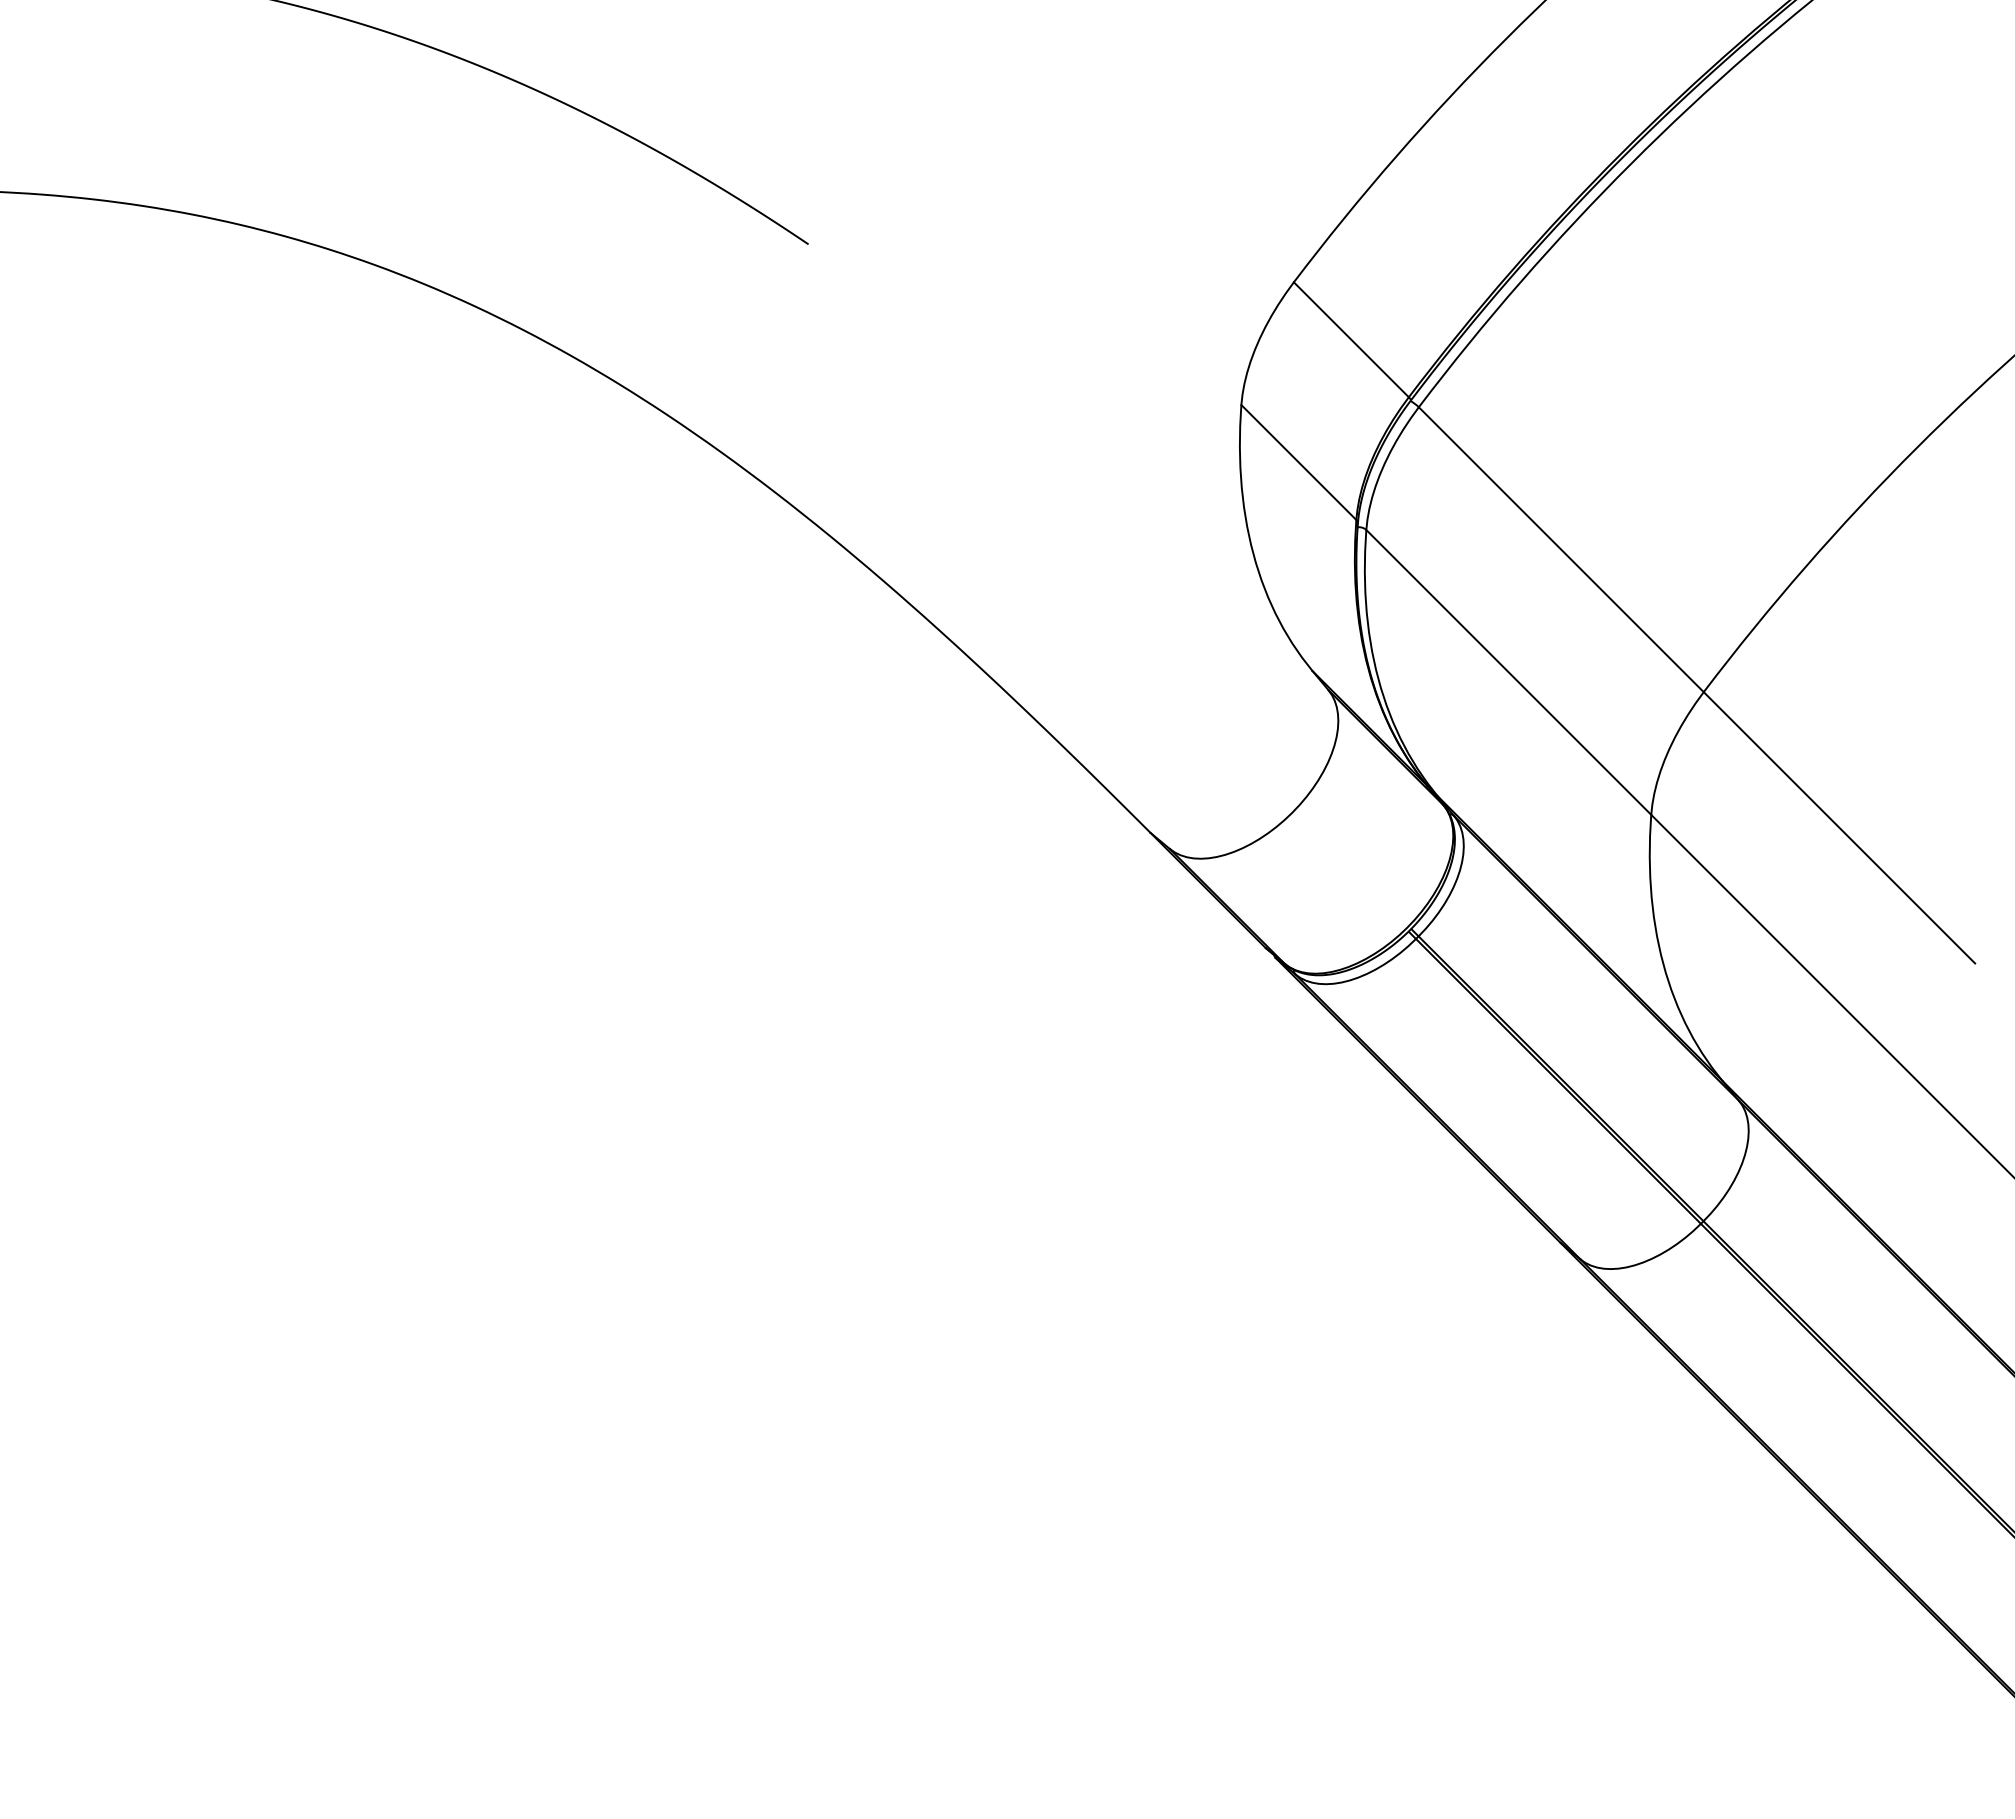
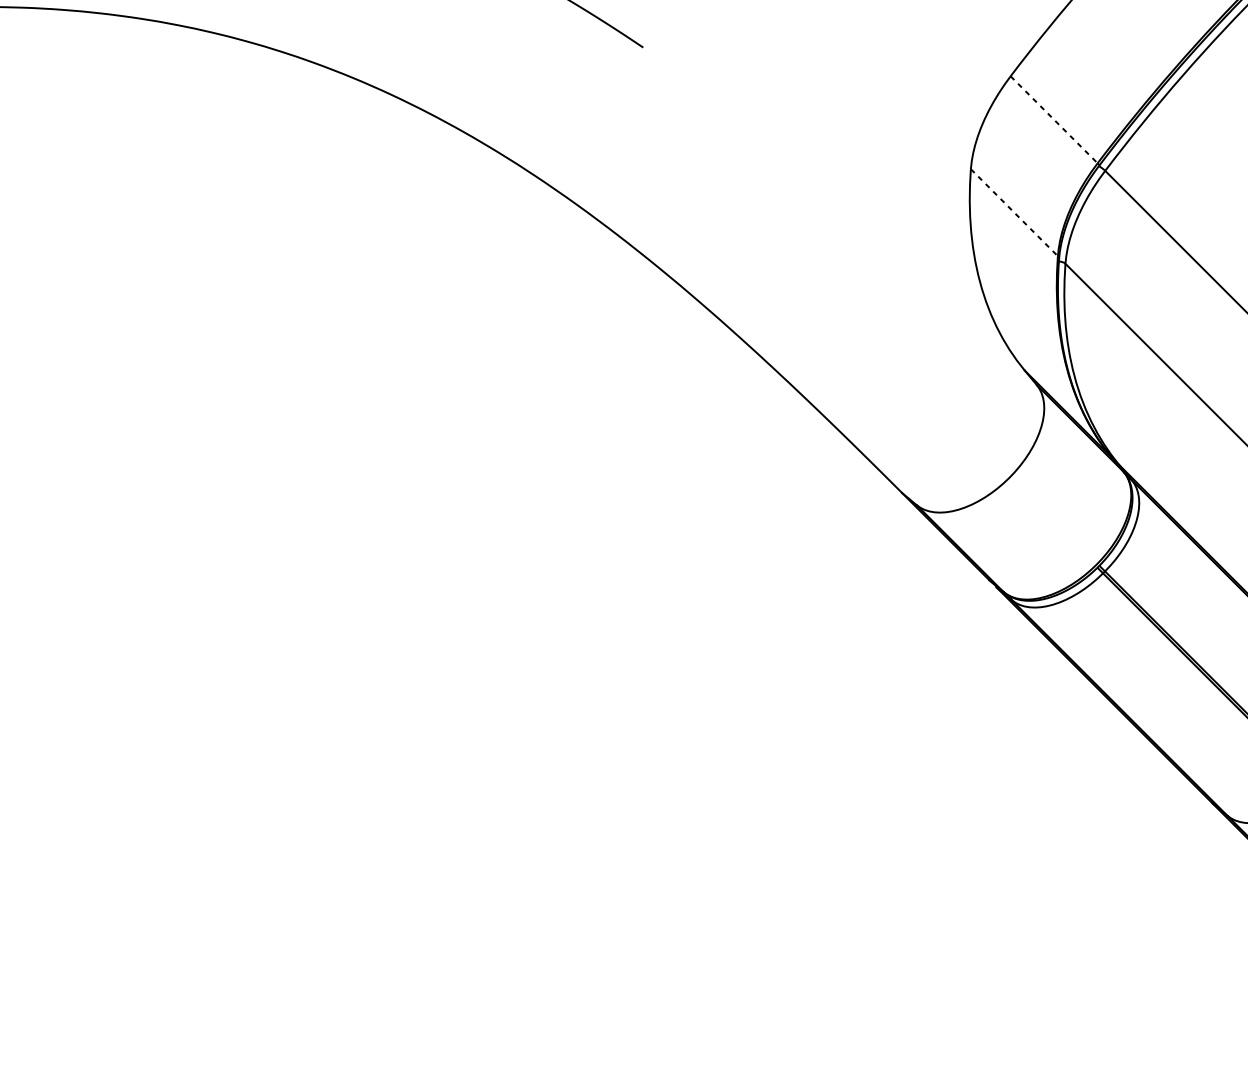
line: (1351, 340) -> (1054, 120), solid -> dashed
line: (1299, 462) -> (1014, 212), solid -> dashed

